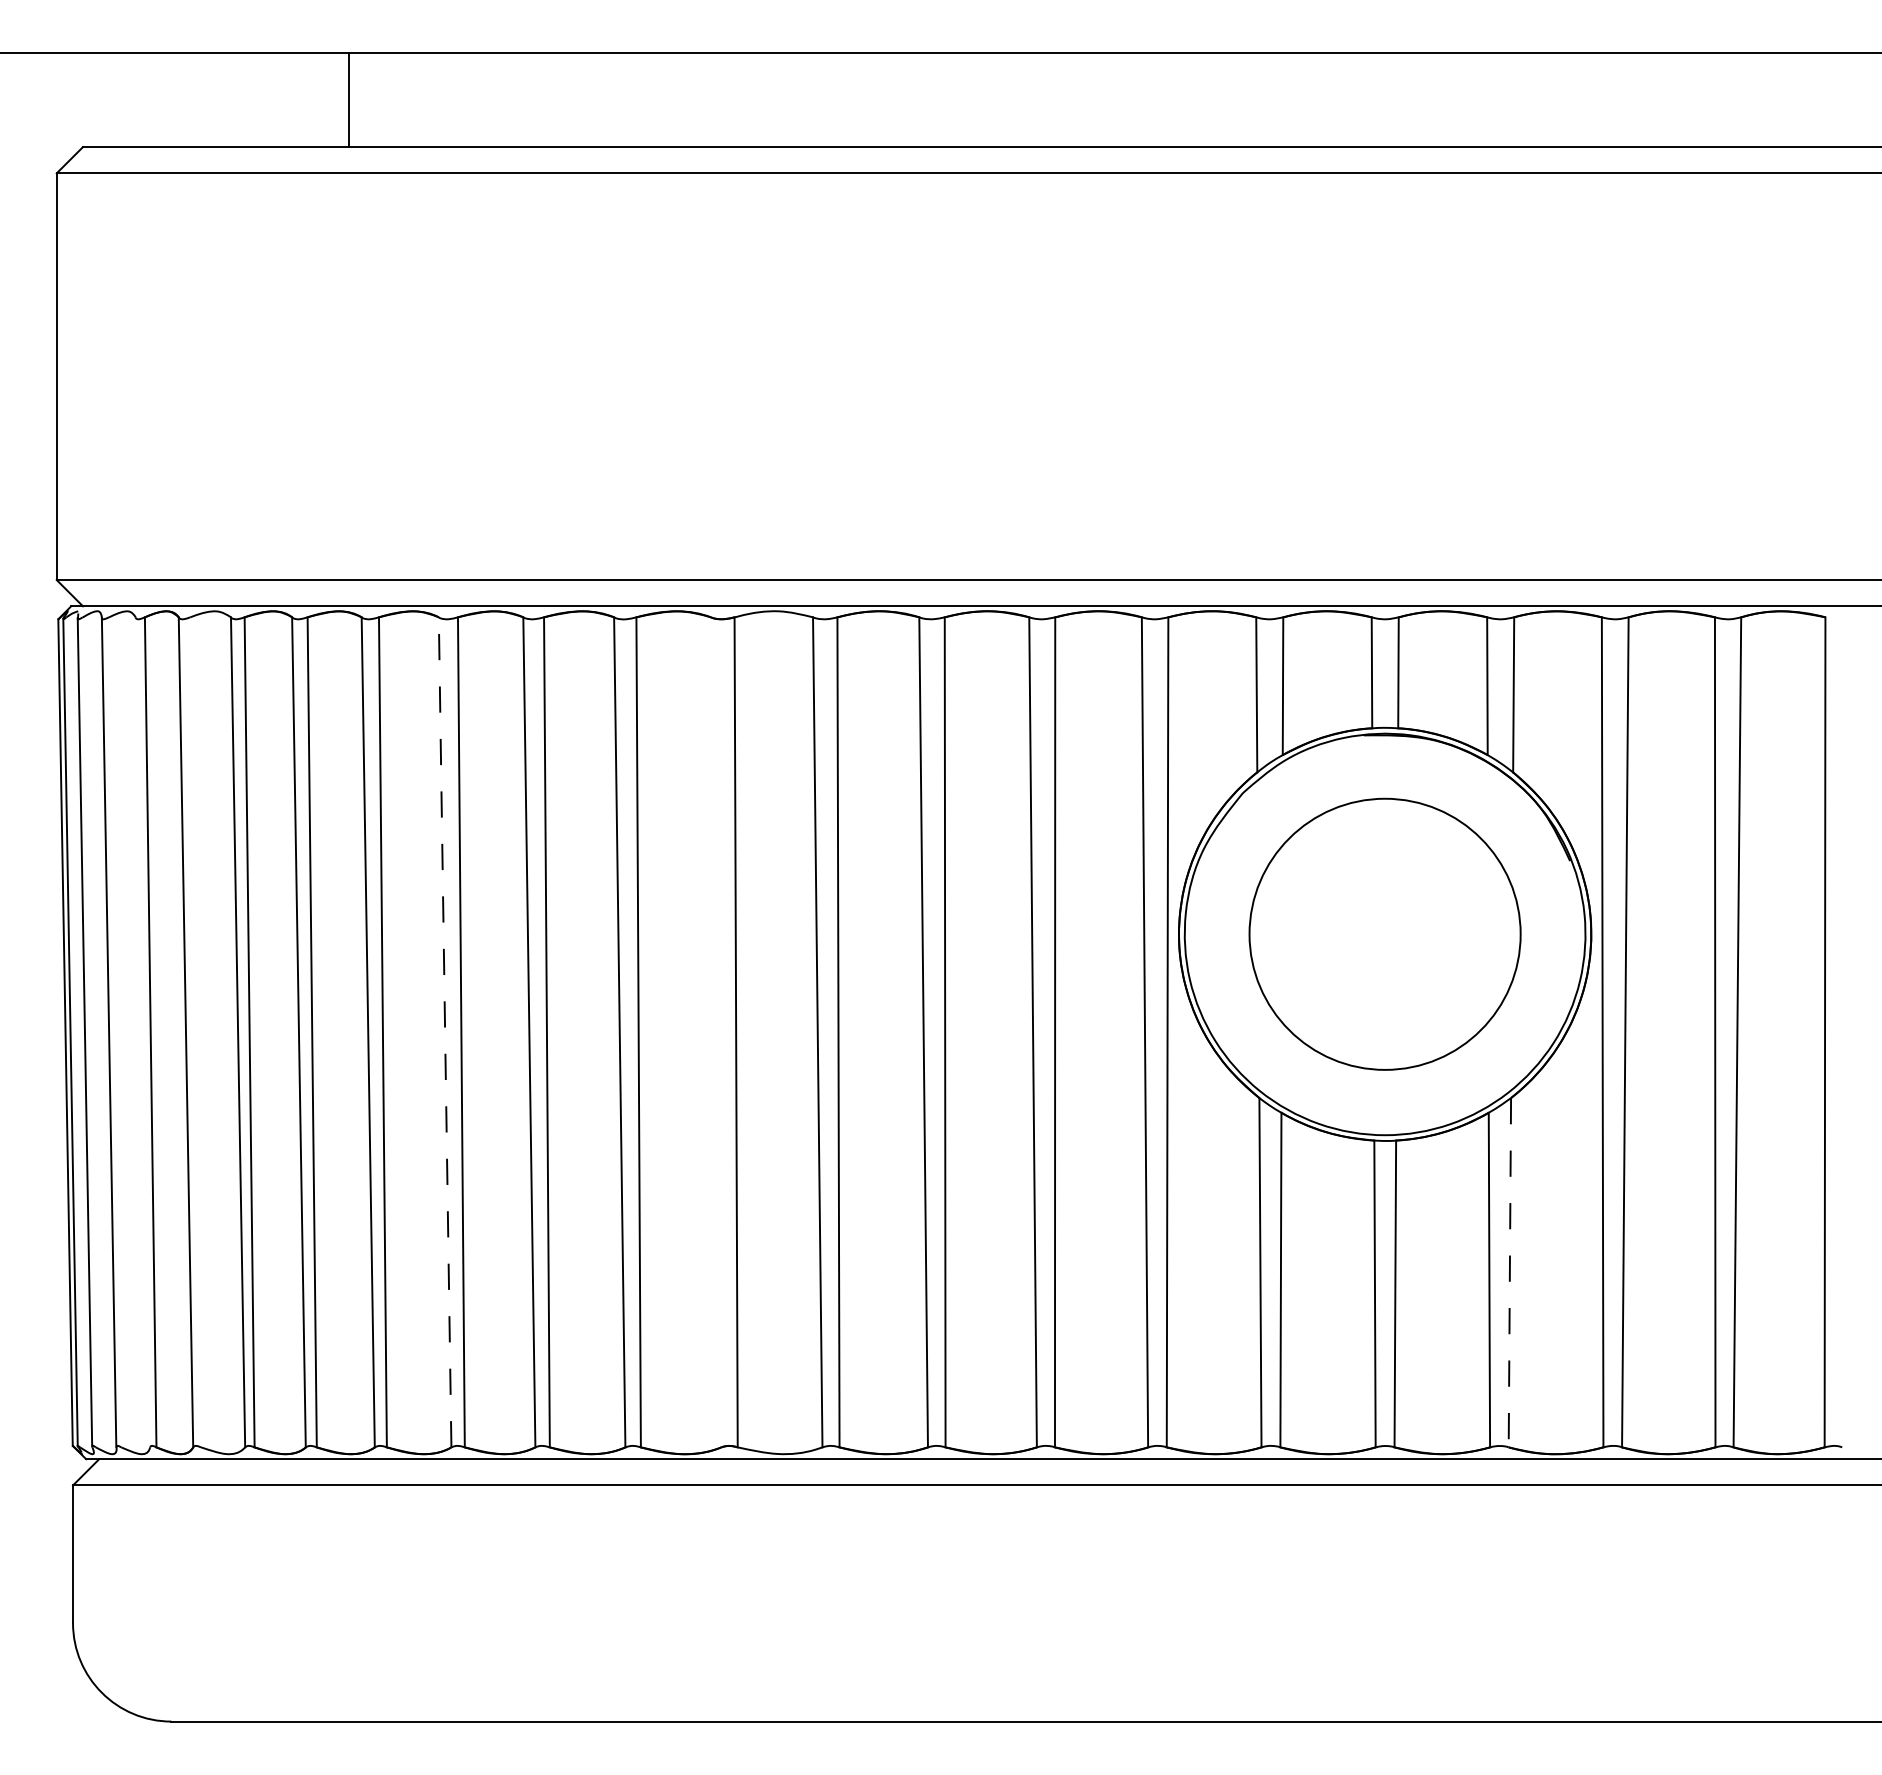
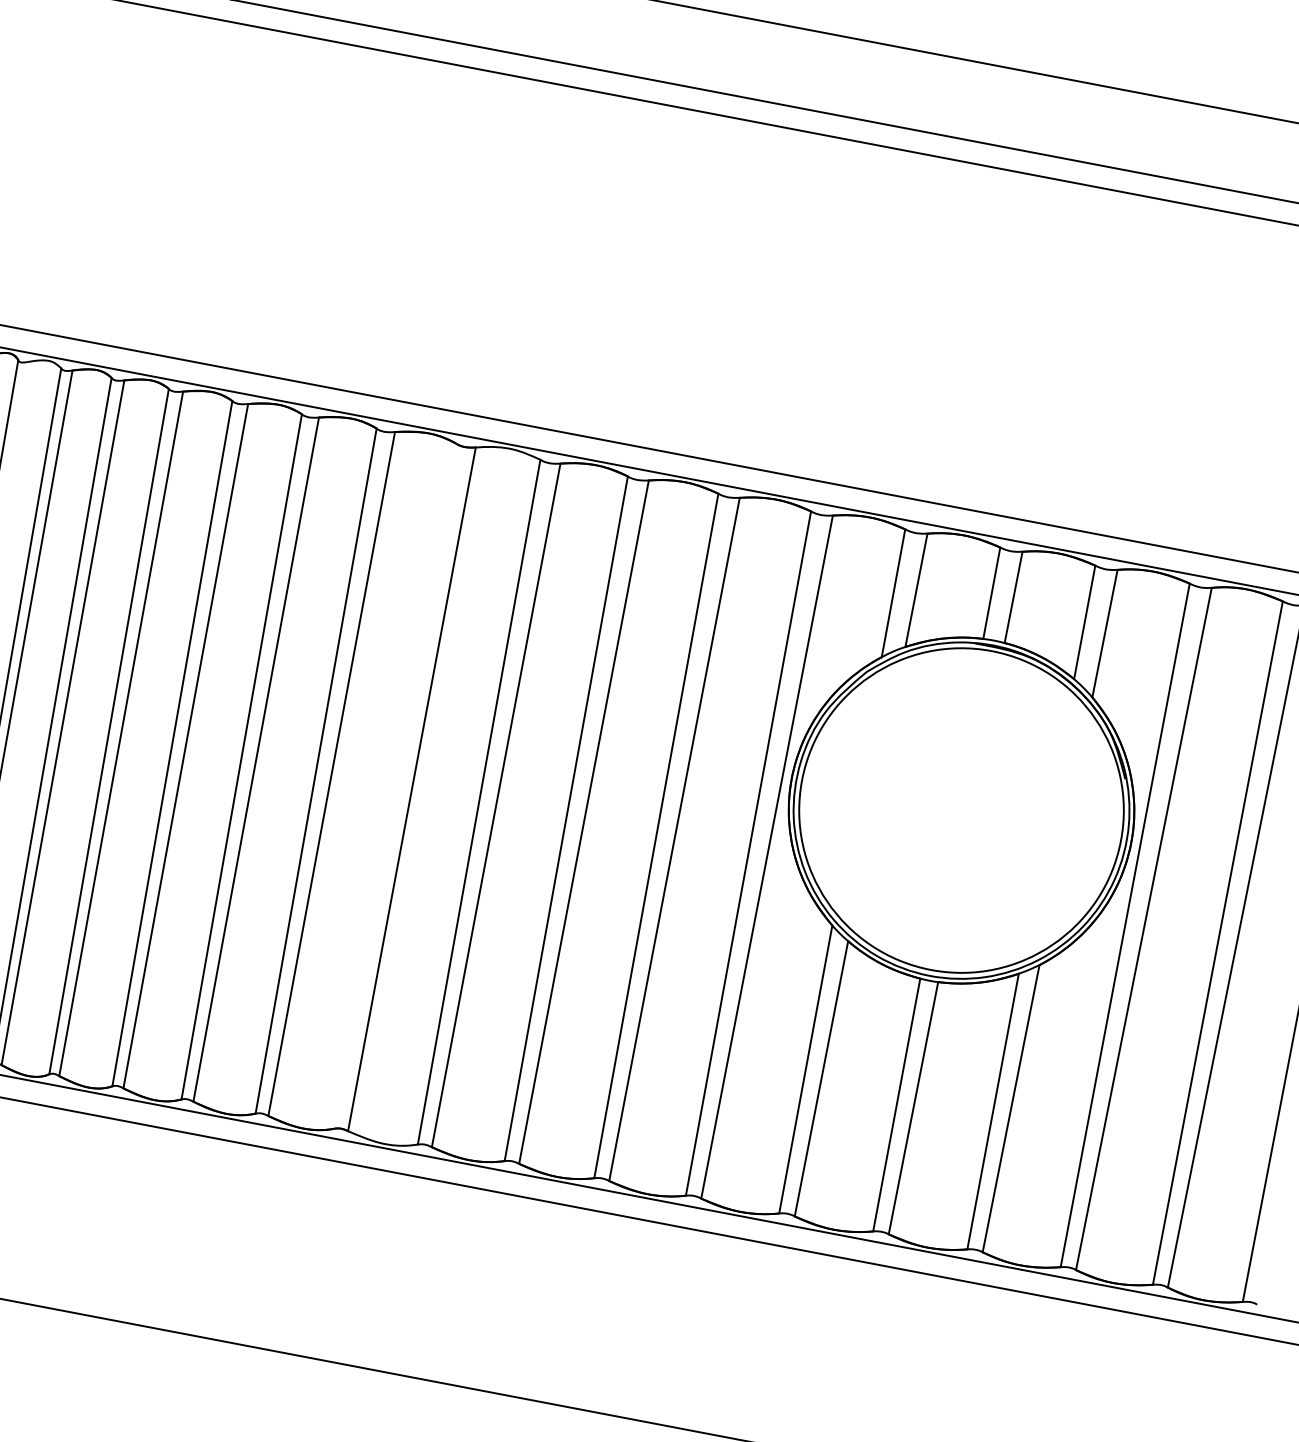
circle: (1384, 934) -> (961, 810), size x1.43
line: (445, 1031) -> (172, 743), dashed -> solid
line: (1509, 1272) -> (1010, 1108), dashed -> solid

